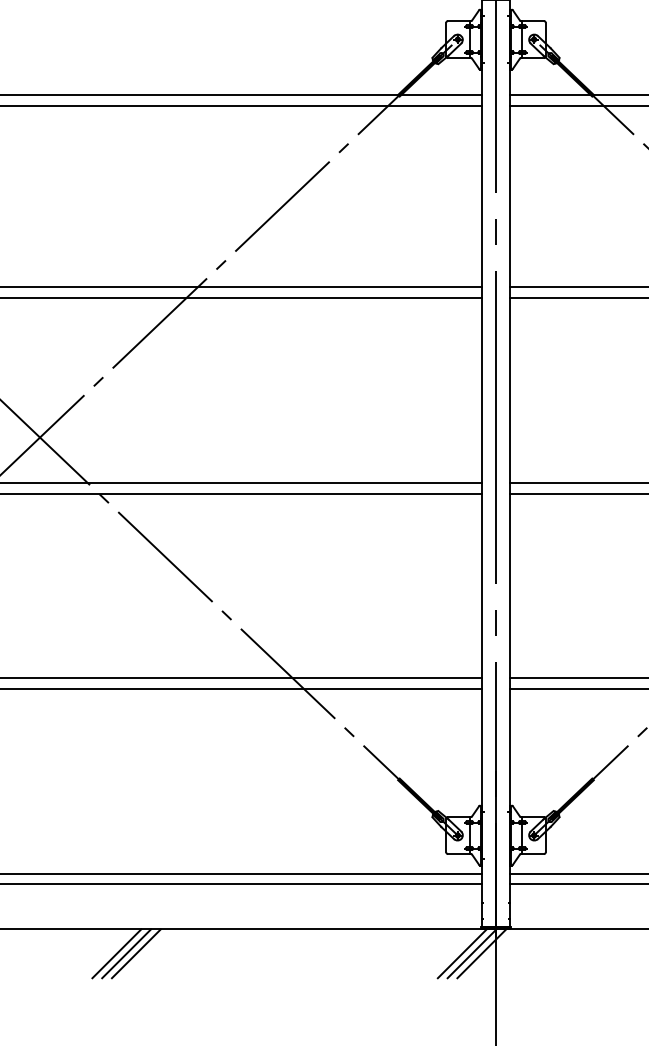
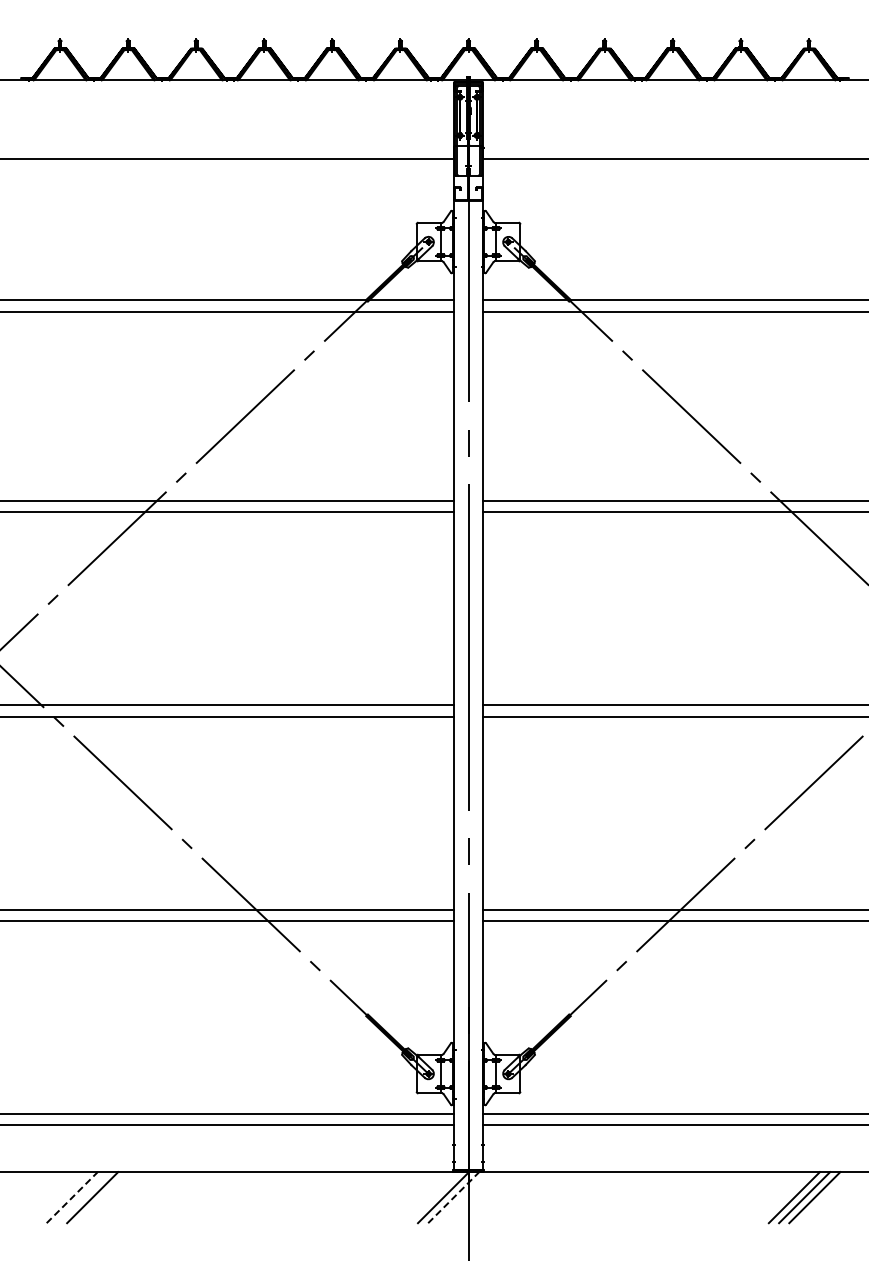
line: (117, 953) -> (72, 1197), solid -> dashed
line: (125, 953) -> (81, 1197), removed
line: (461, 953) -> (432, 1197), removed
line: (482, 953) -> (454, 1197), solid -> dashed

